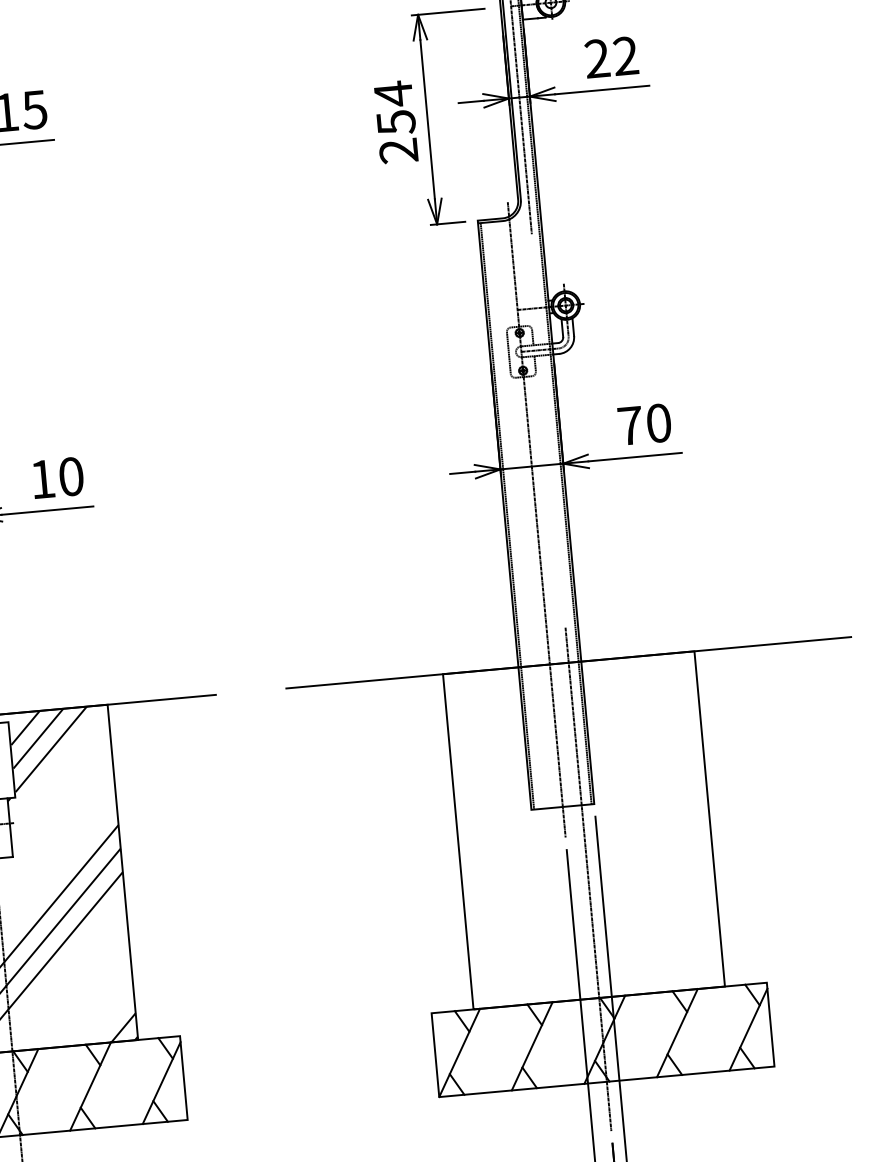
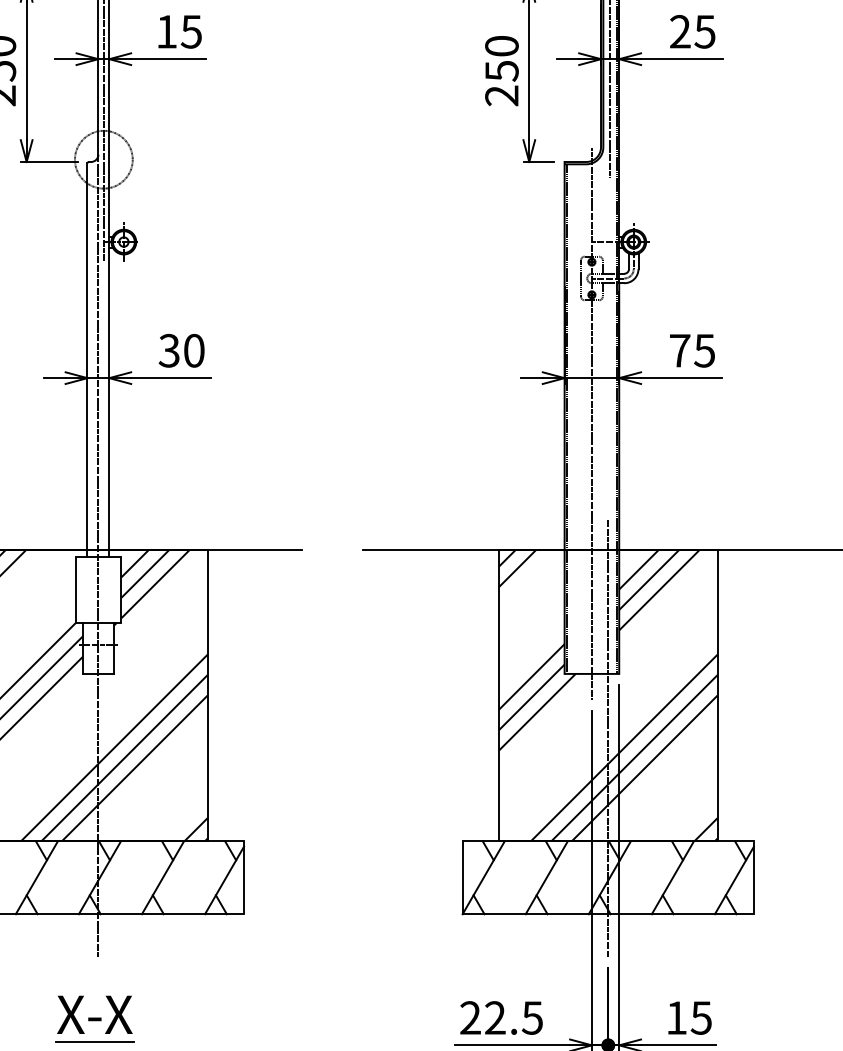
text: (625, 55) -> (704, 31), 22 -> 25
text: (393, 94) -> (501, 46), 254 -> 250
text: (658, 422) -> (704, 350), 70 -> 75
text: (41, 479) -> (168, 350), 10 -> 30
hatch: (584, 830) -> (608, 695), added

